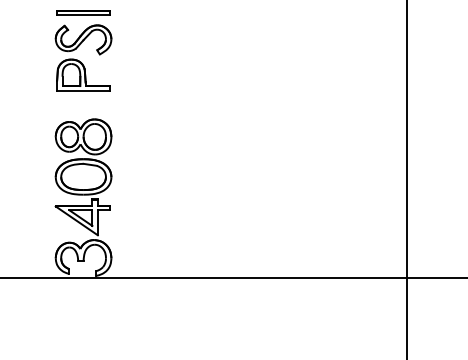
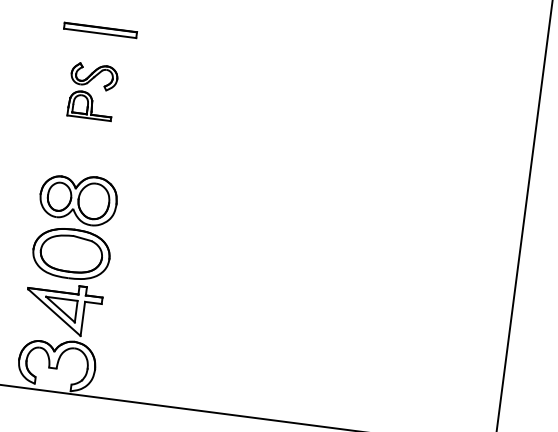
part: (83, 57) -> (92, 90), size x0.6

